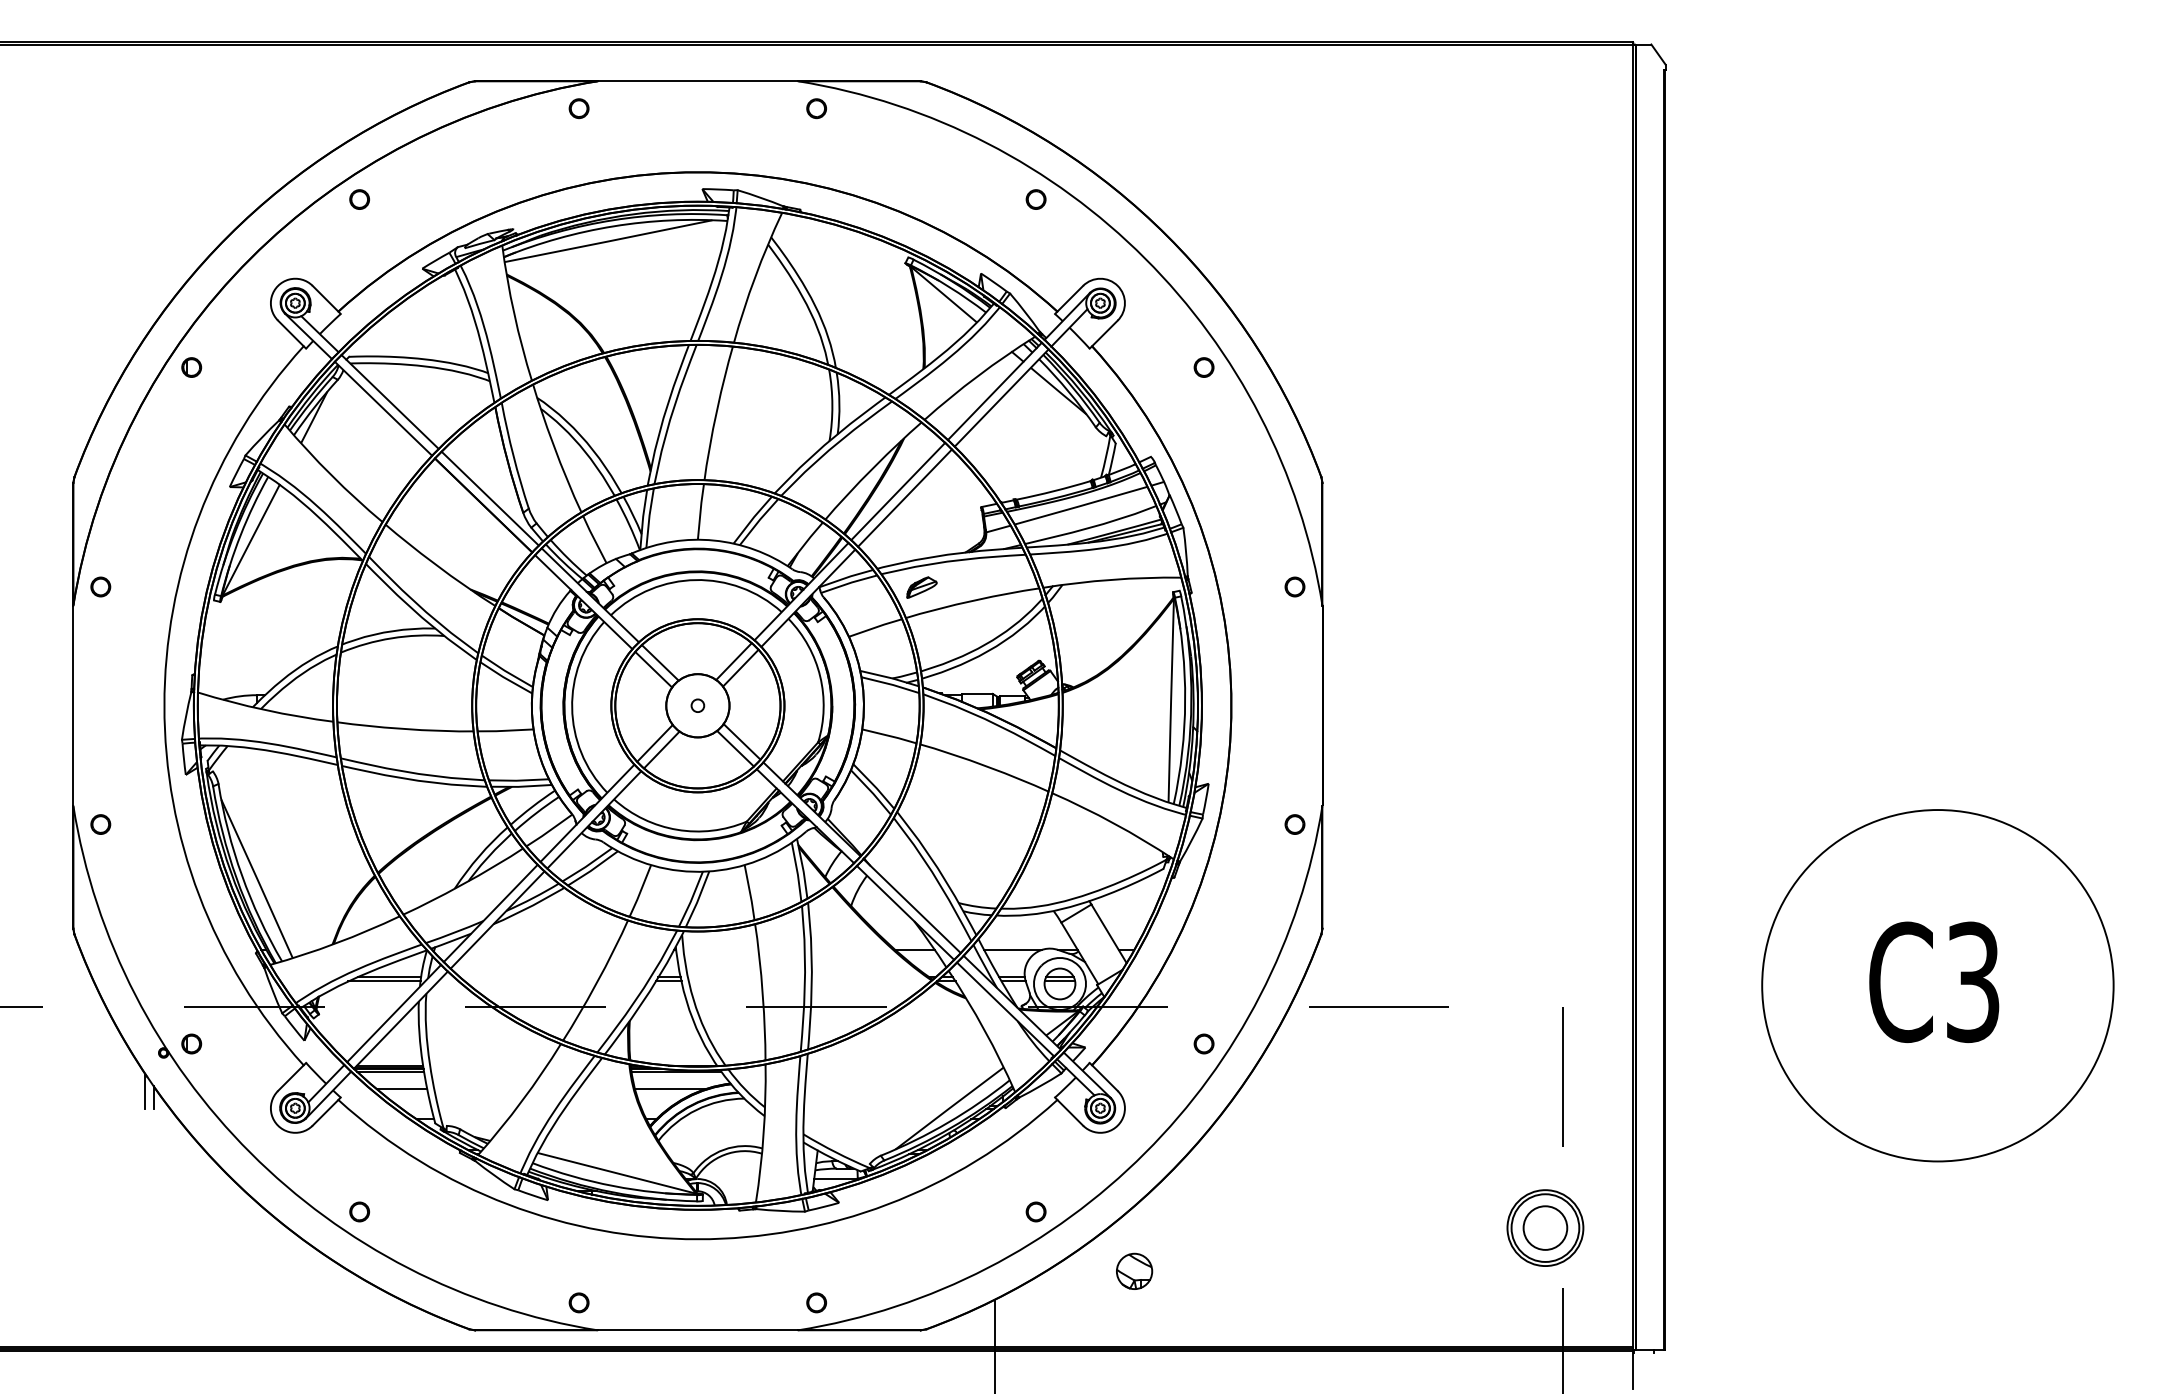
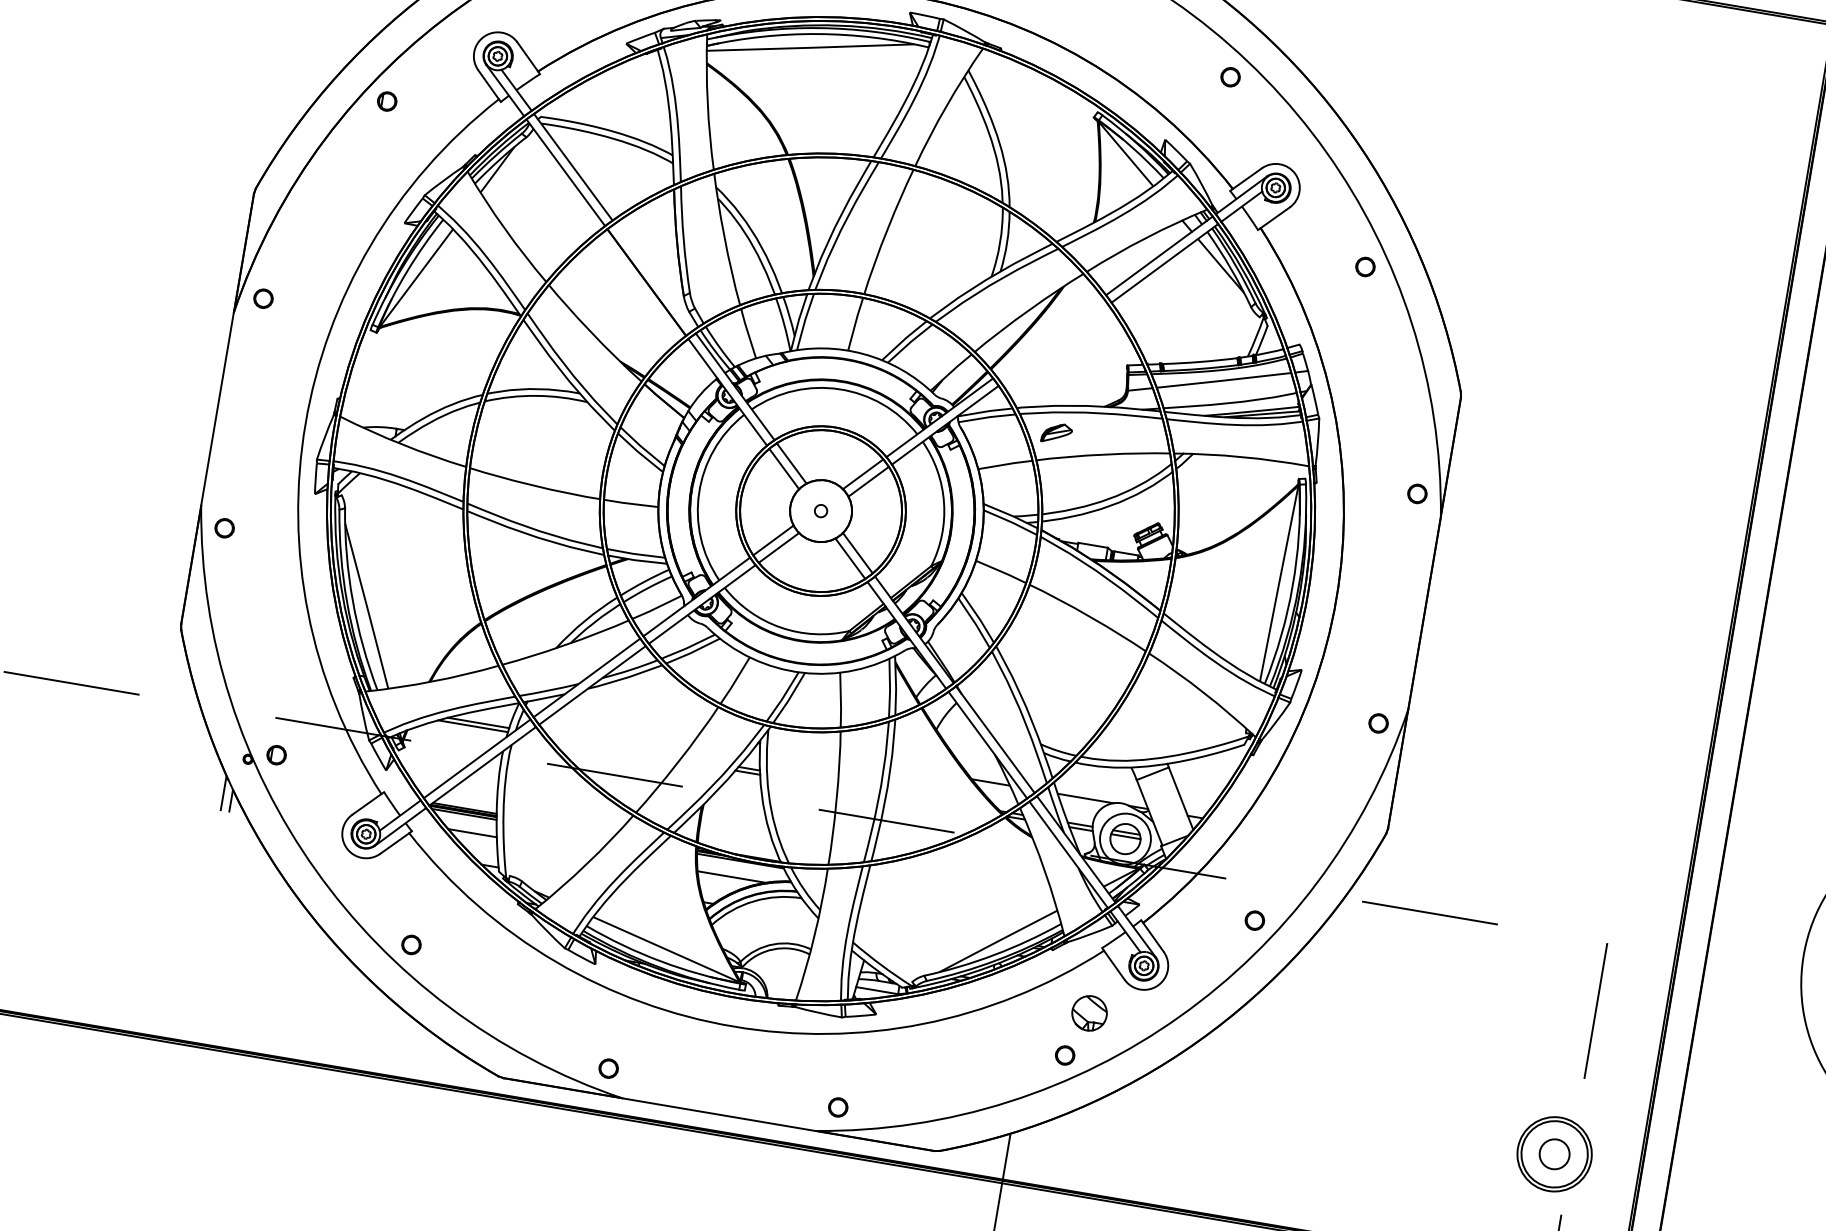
line: (898, 491) -> (1049, 336), removed
line: (905, 497) -> (1055, 343), removed
line: (489, 498) -> (653, 276), removed
circle: (1545, 1227) -> (1554, 1153), size x0.7
part: (1134, 1270) -> (1089, 1012), moved

